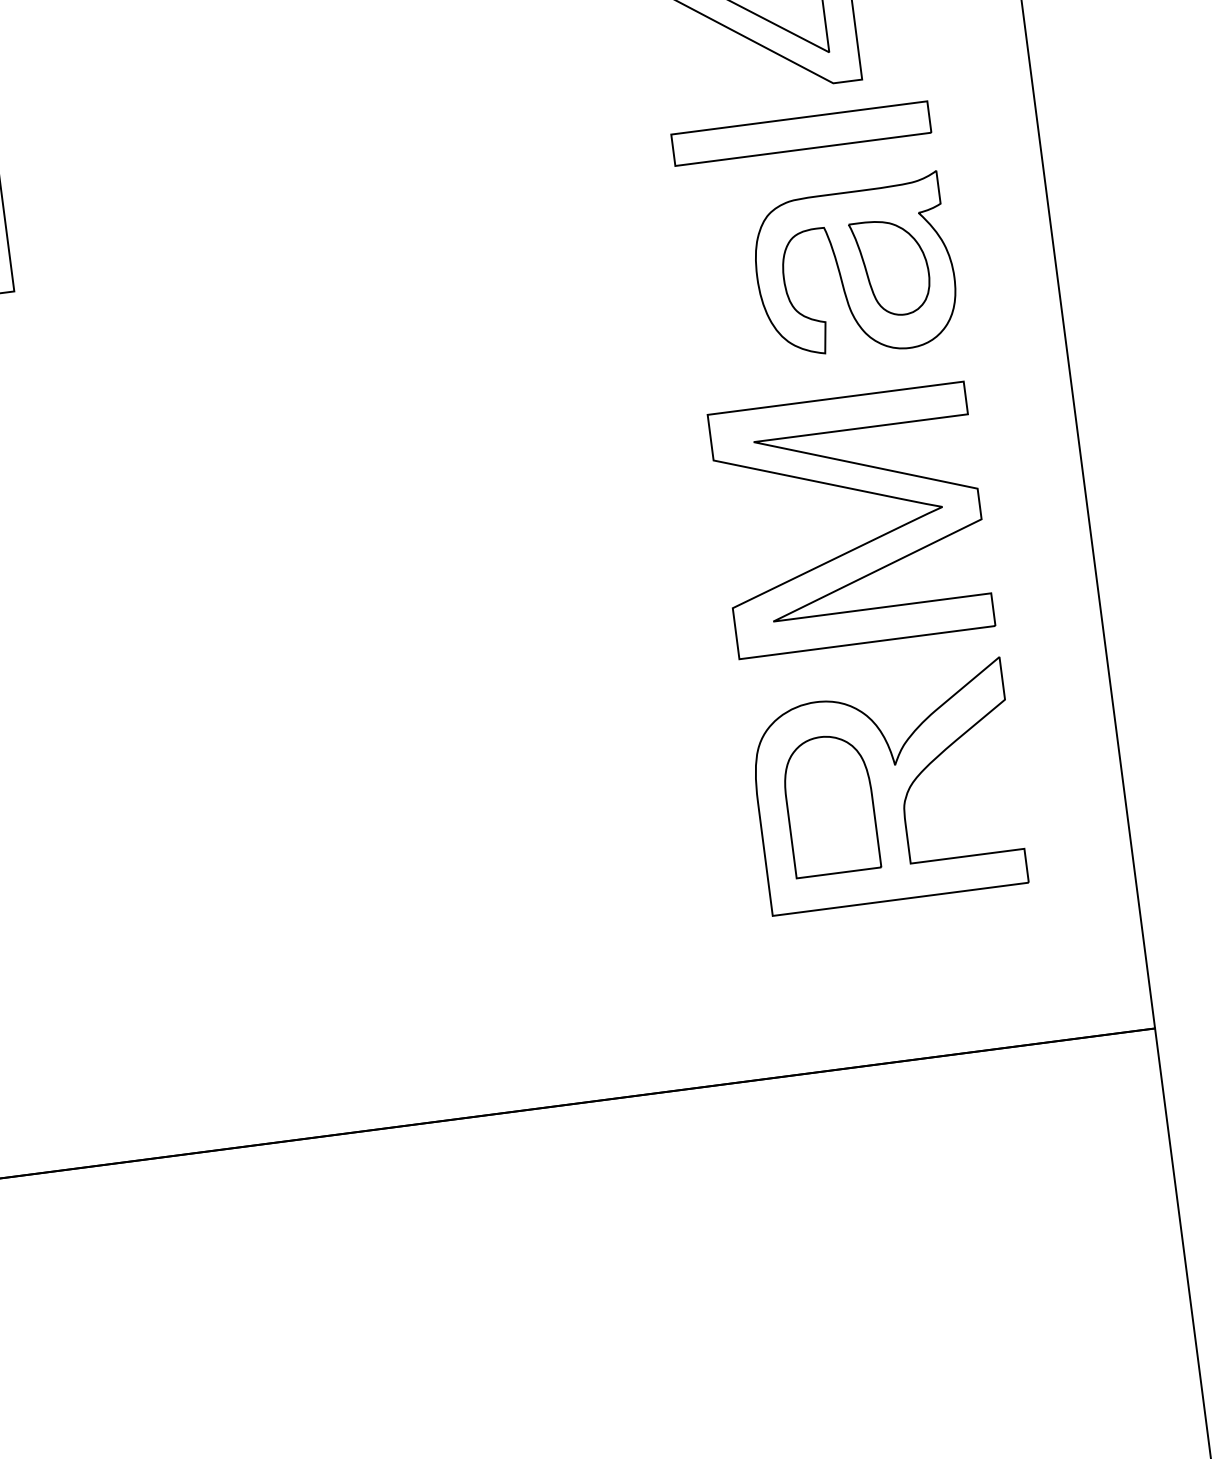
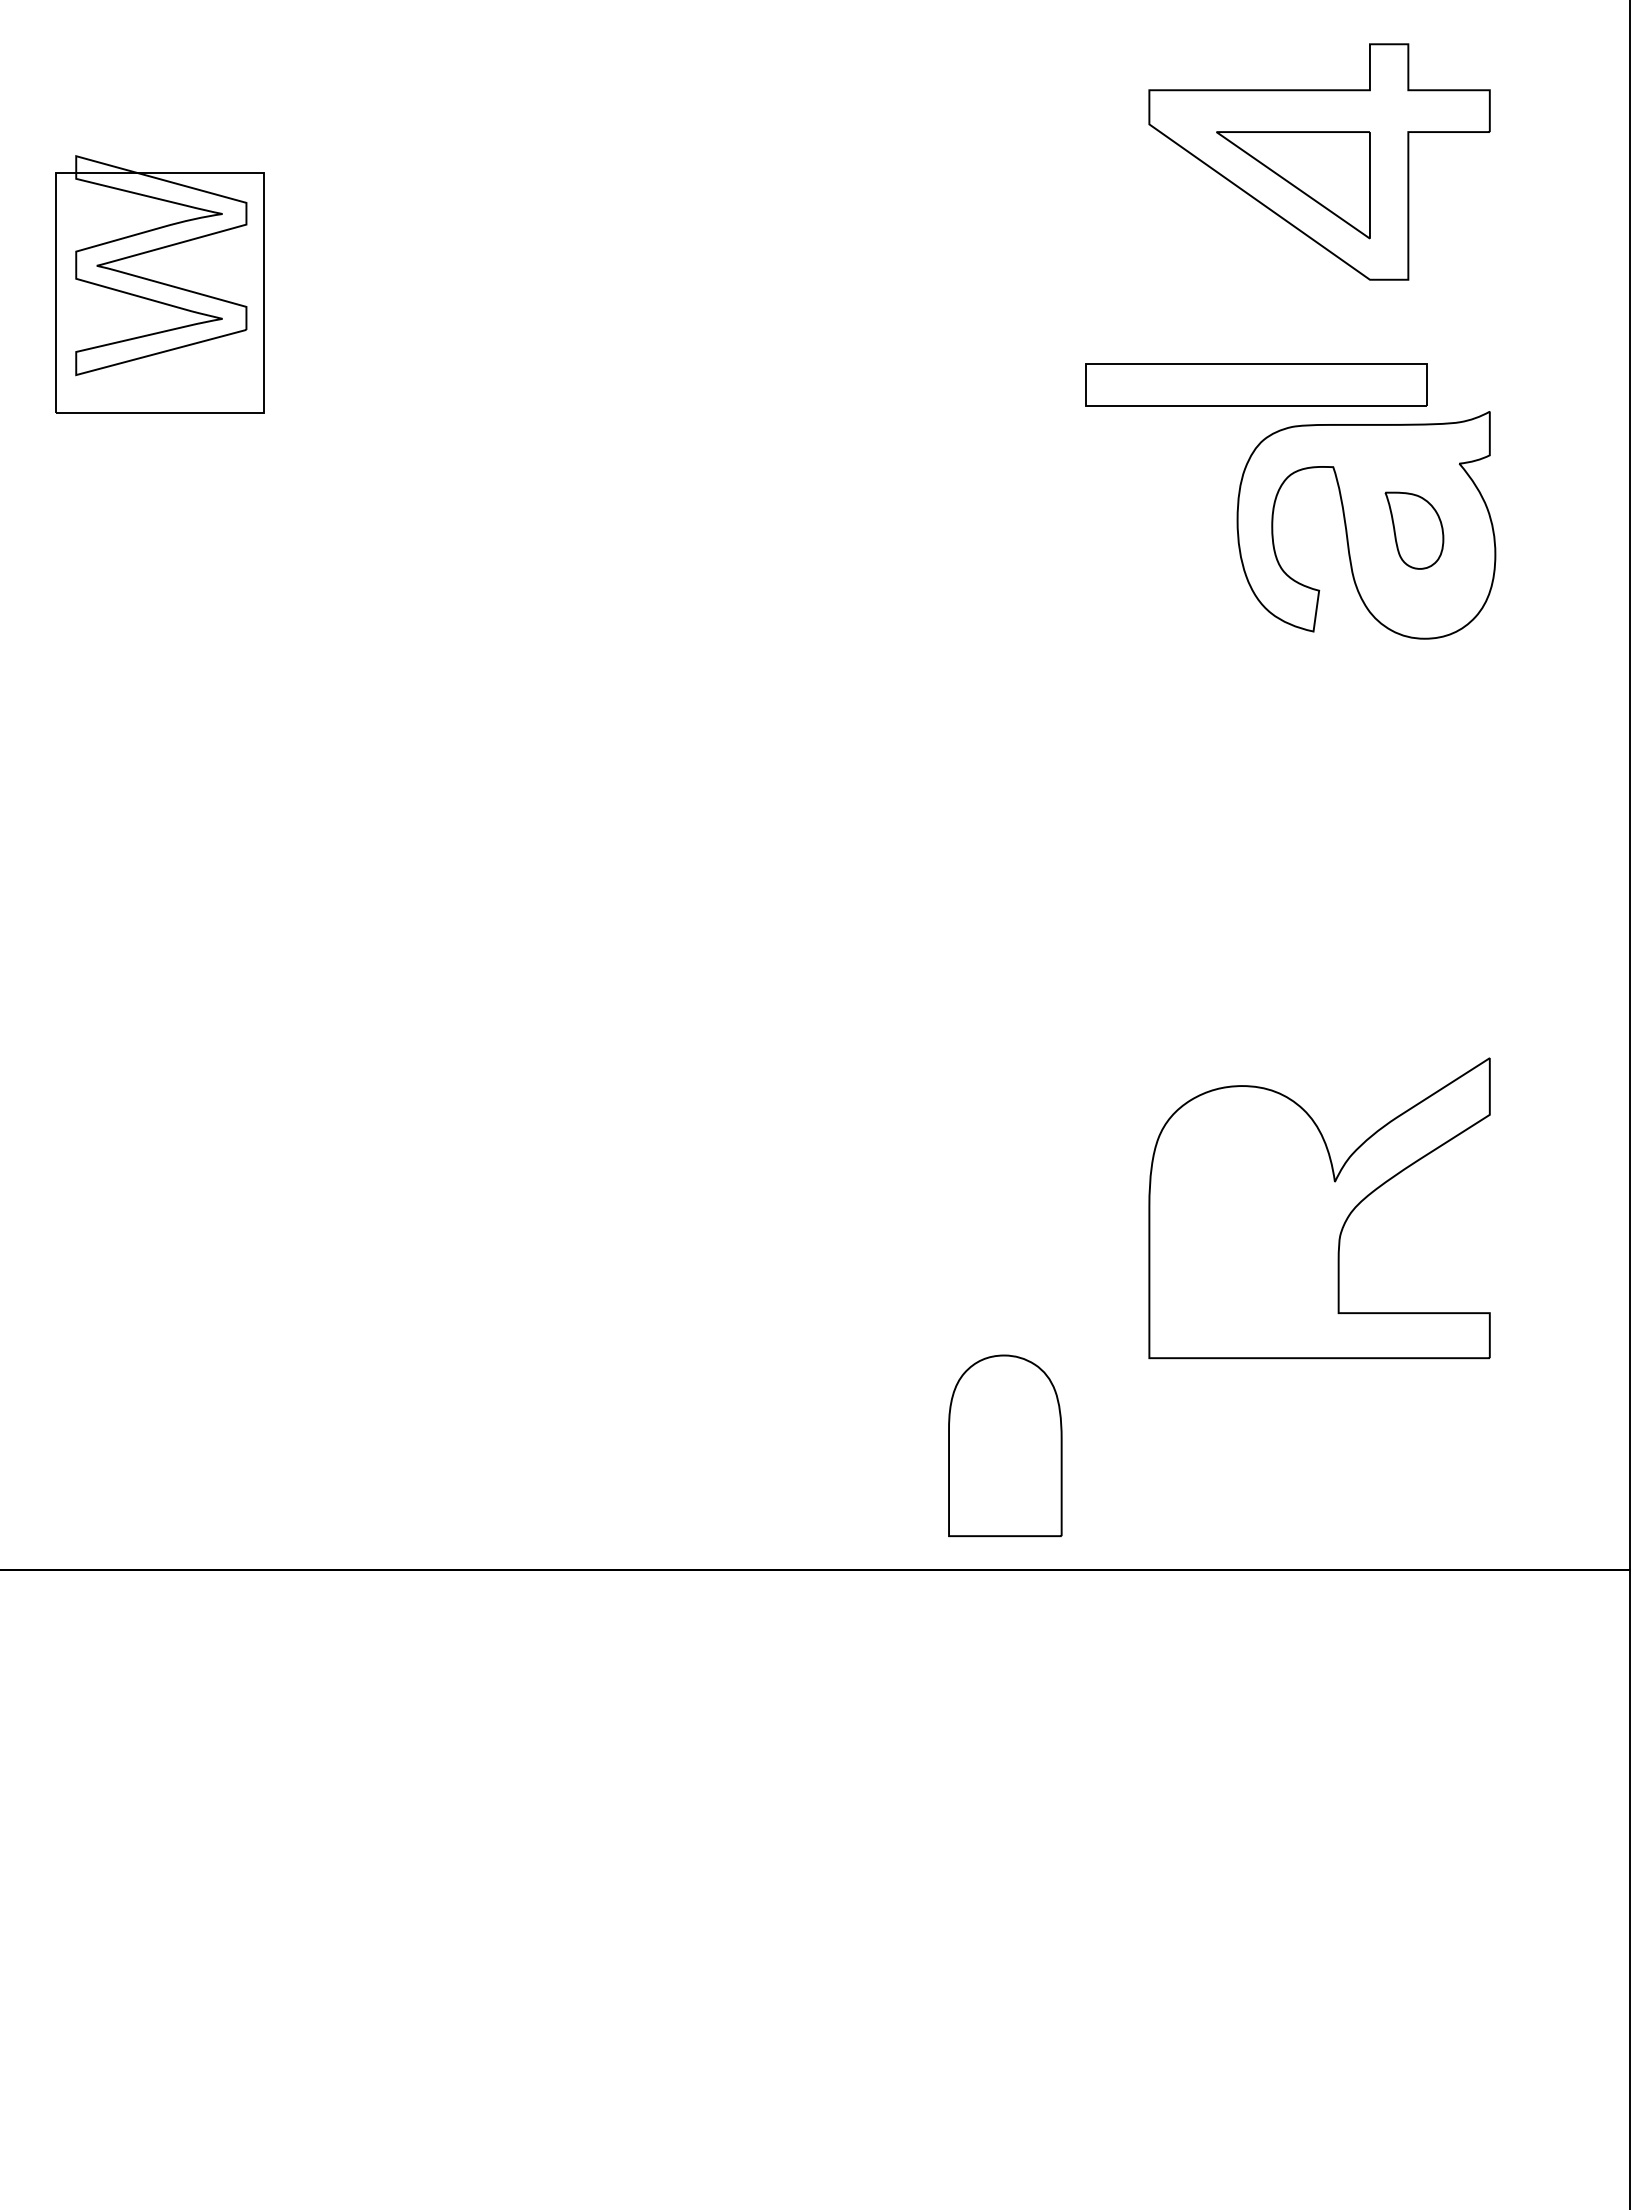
part: (801, 133) -> (1256, 384), moved
part: (891, 267) -> (1414, 530), size x0.6
part: (862, 544) -> (1329, 887), removed
part: (830, 804) -> (1005, 1445), moved

